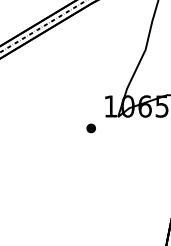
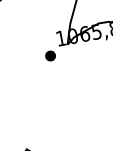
part: (90, 128) -> (49, 56), size x1.6

